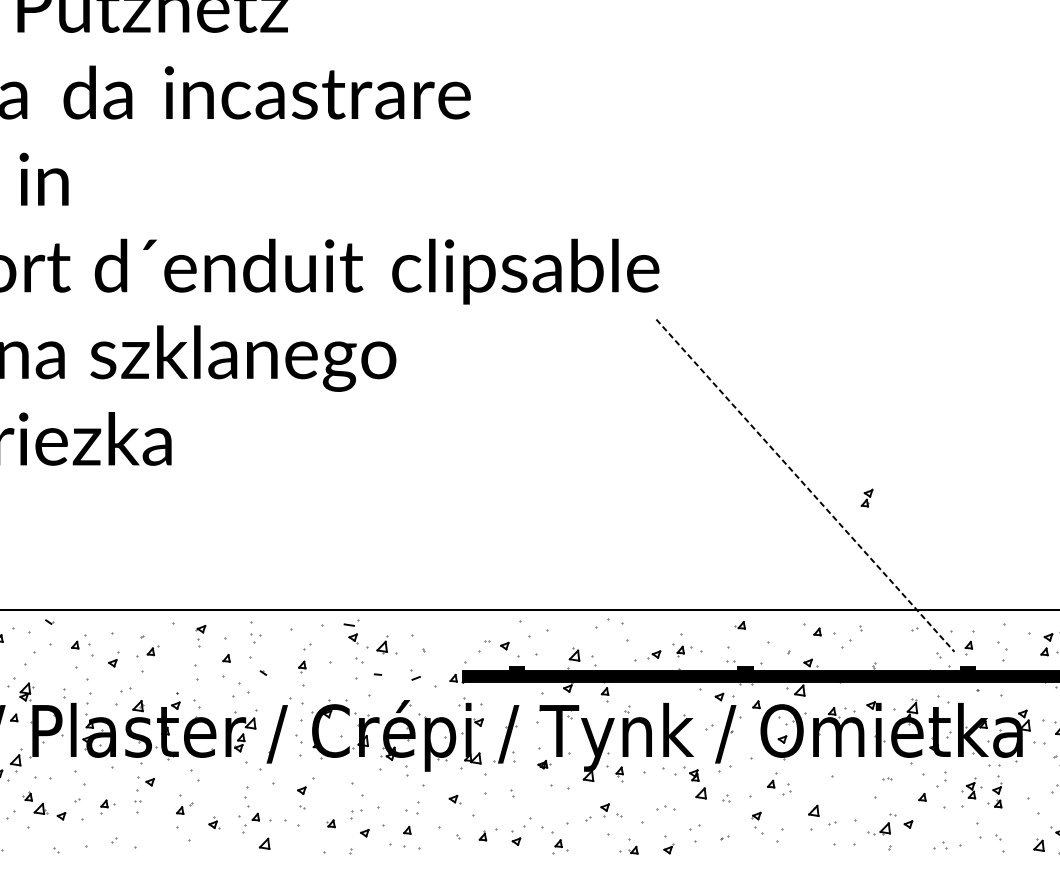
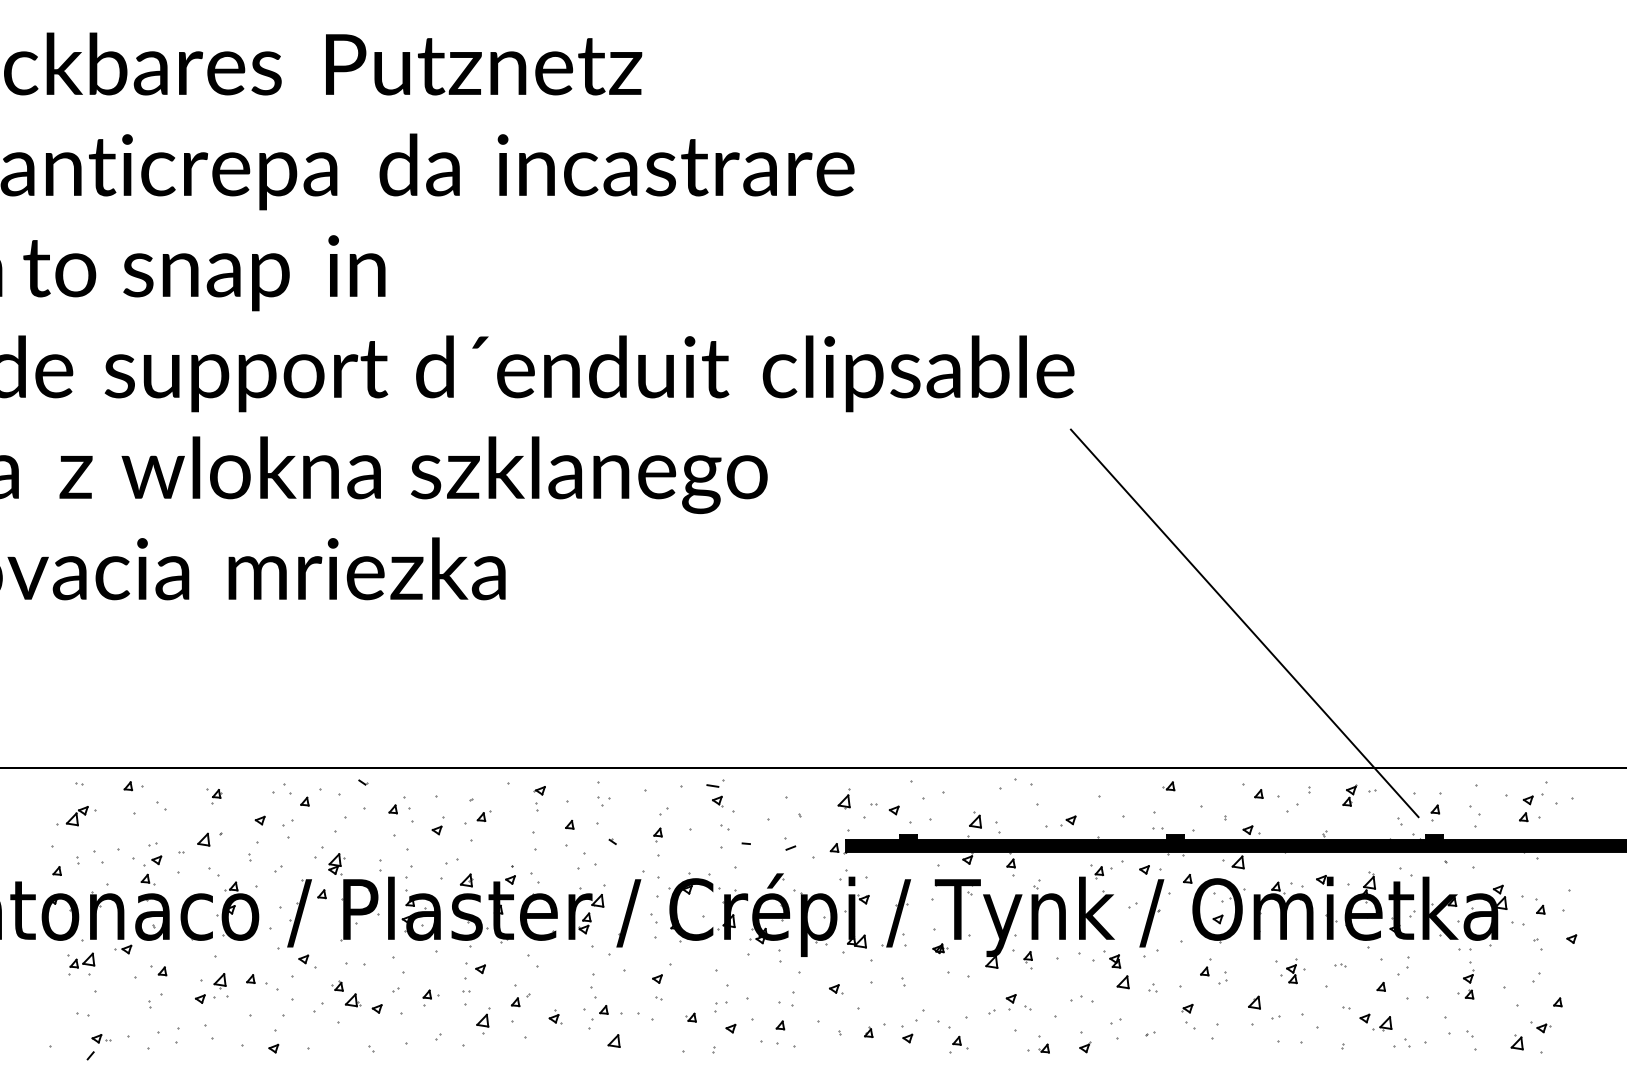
line: (806, 485) -> (1245, 623), dashed -> solid
part: (866, 497) -> (1349, 795), moved
part: (381, 644) -> (843, 798), moved
part: (682, 650) -> (1101, 871), moved
part: (16, 760) -> (483, 1020), moved
part: (971, 788) -> (1292, 971), moved
part: (882, 828) -> (1382, 1023), moved

